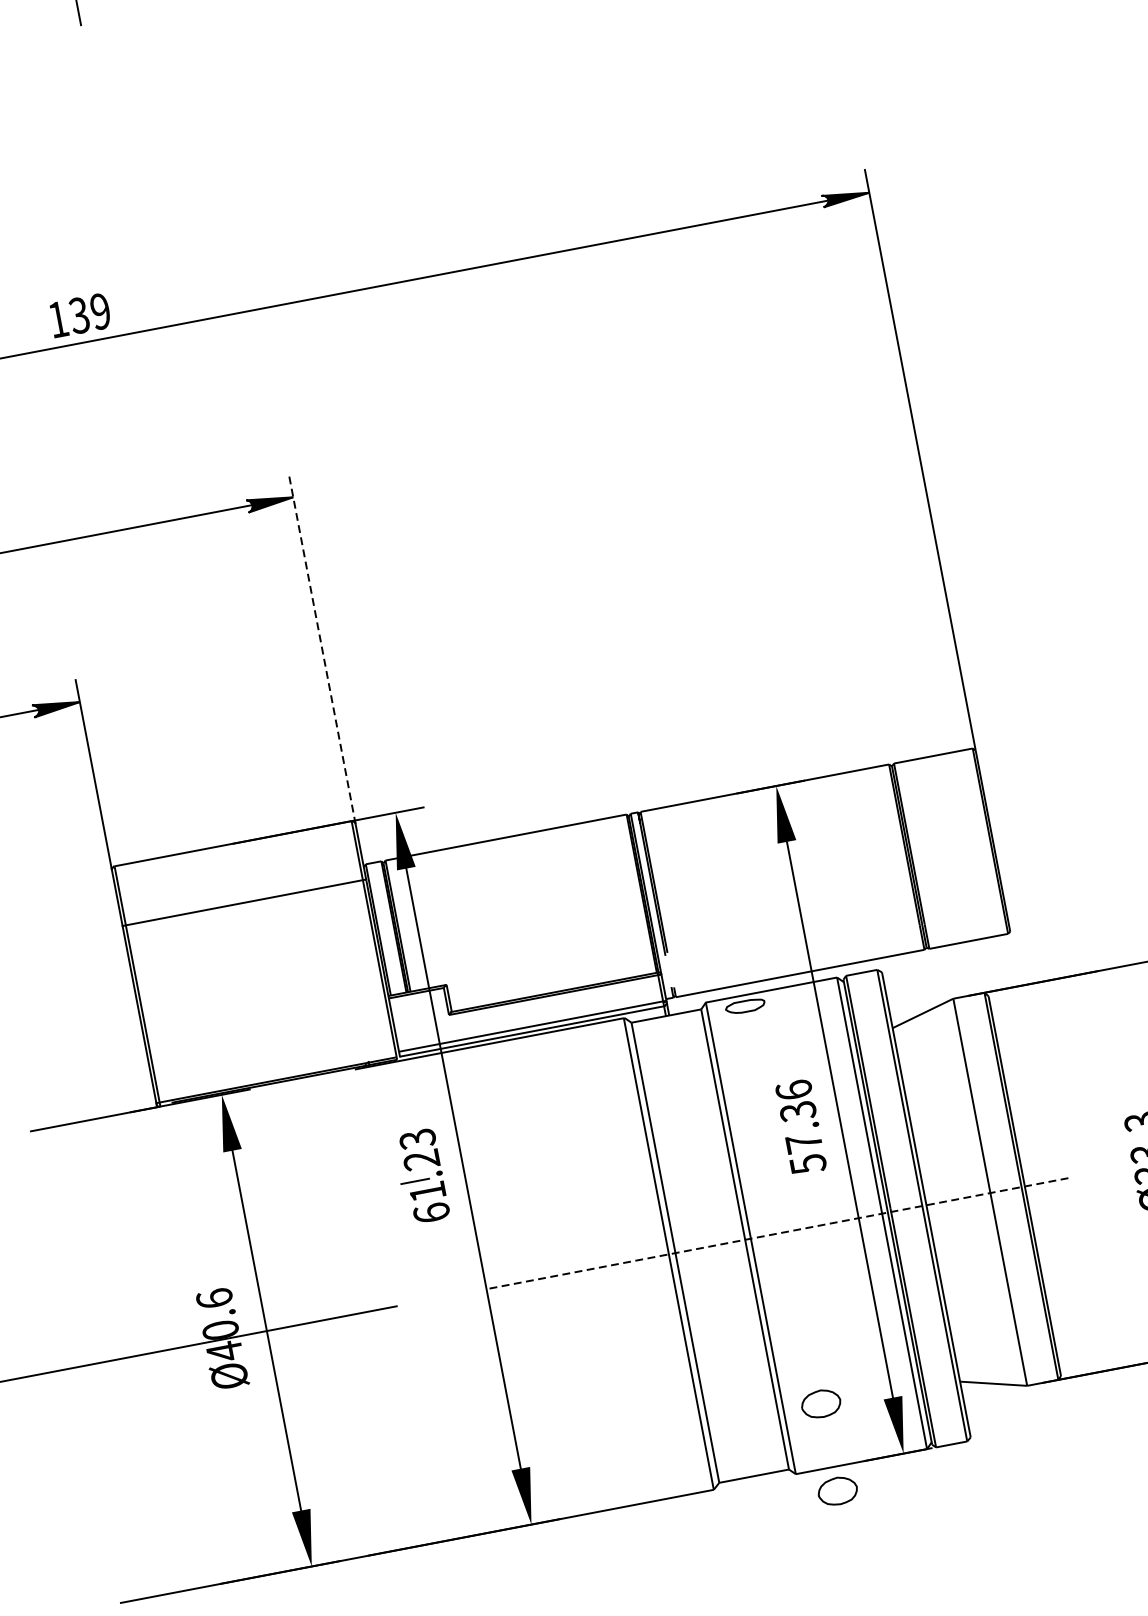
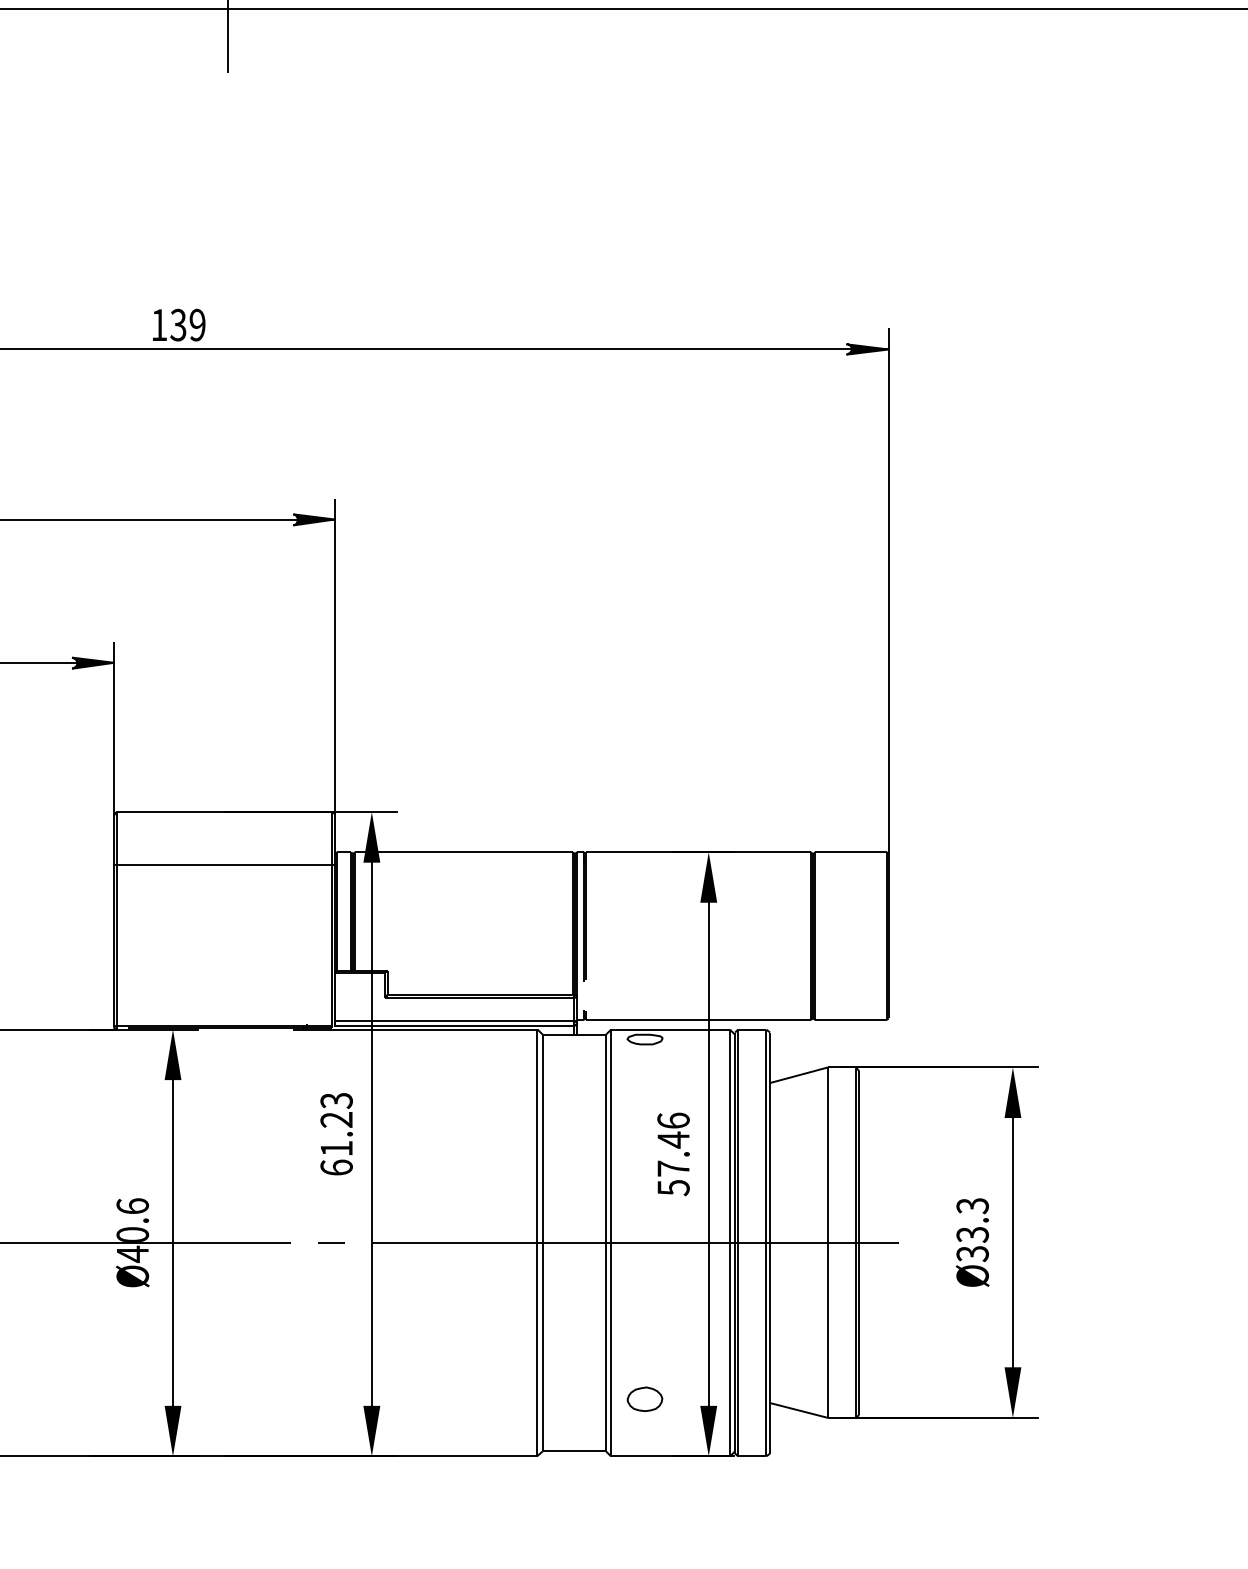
line: (321, 649) -> (334, 657), dashed -> solid
text: (797, 1110) -> (673, 1139), 57.36 -> 57.46
line: (415, 1180) -> (331, 1242), moved
line: (776, 1233) -> (634, 1243), dashed -> solid
part: (837, 1491) -> (644, 1478), removed

